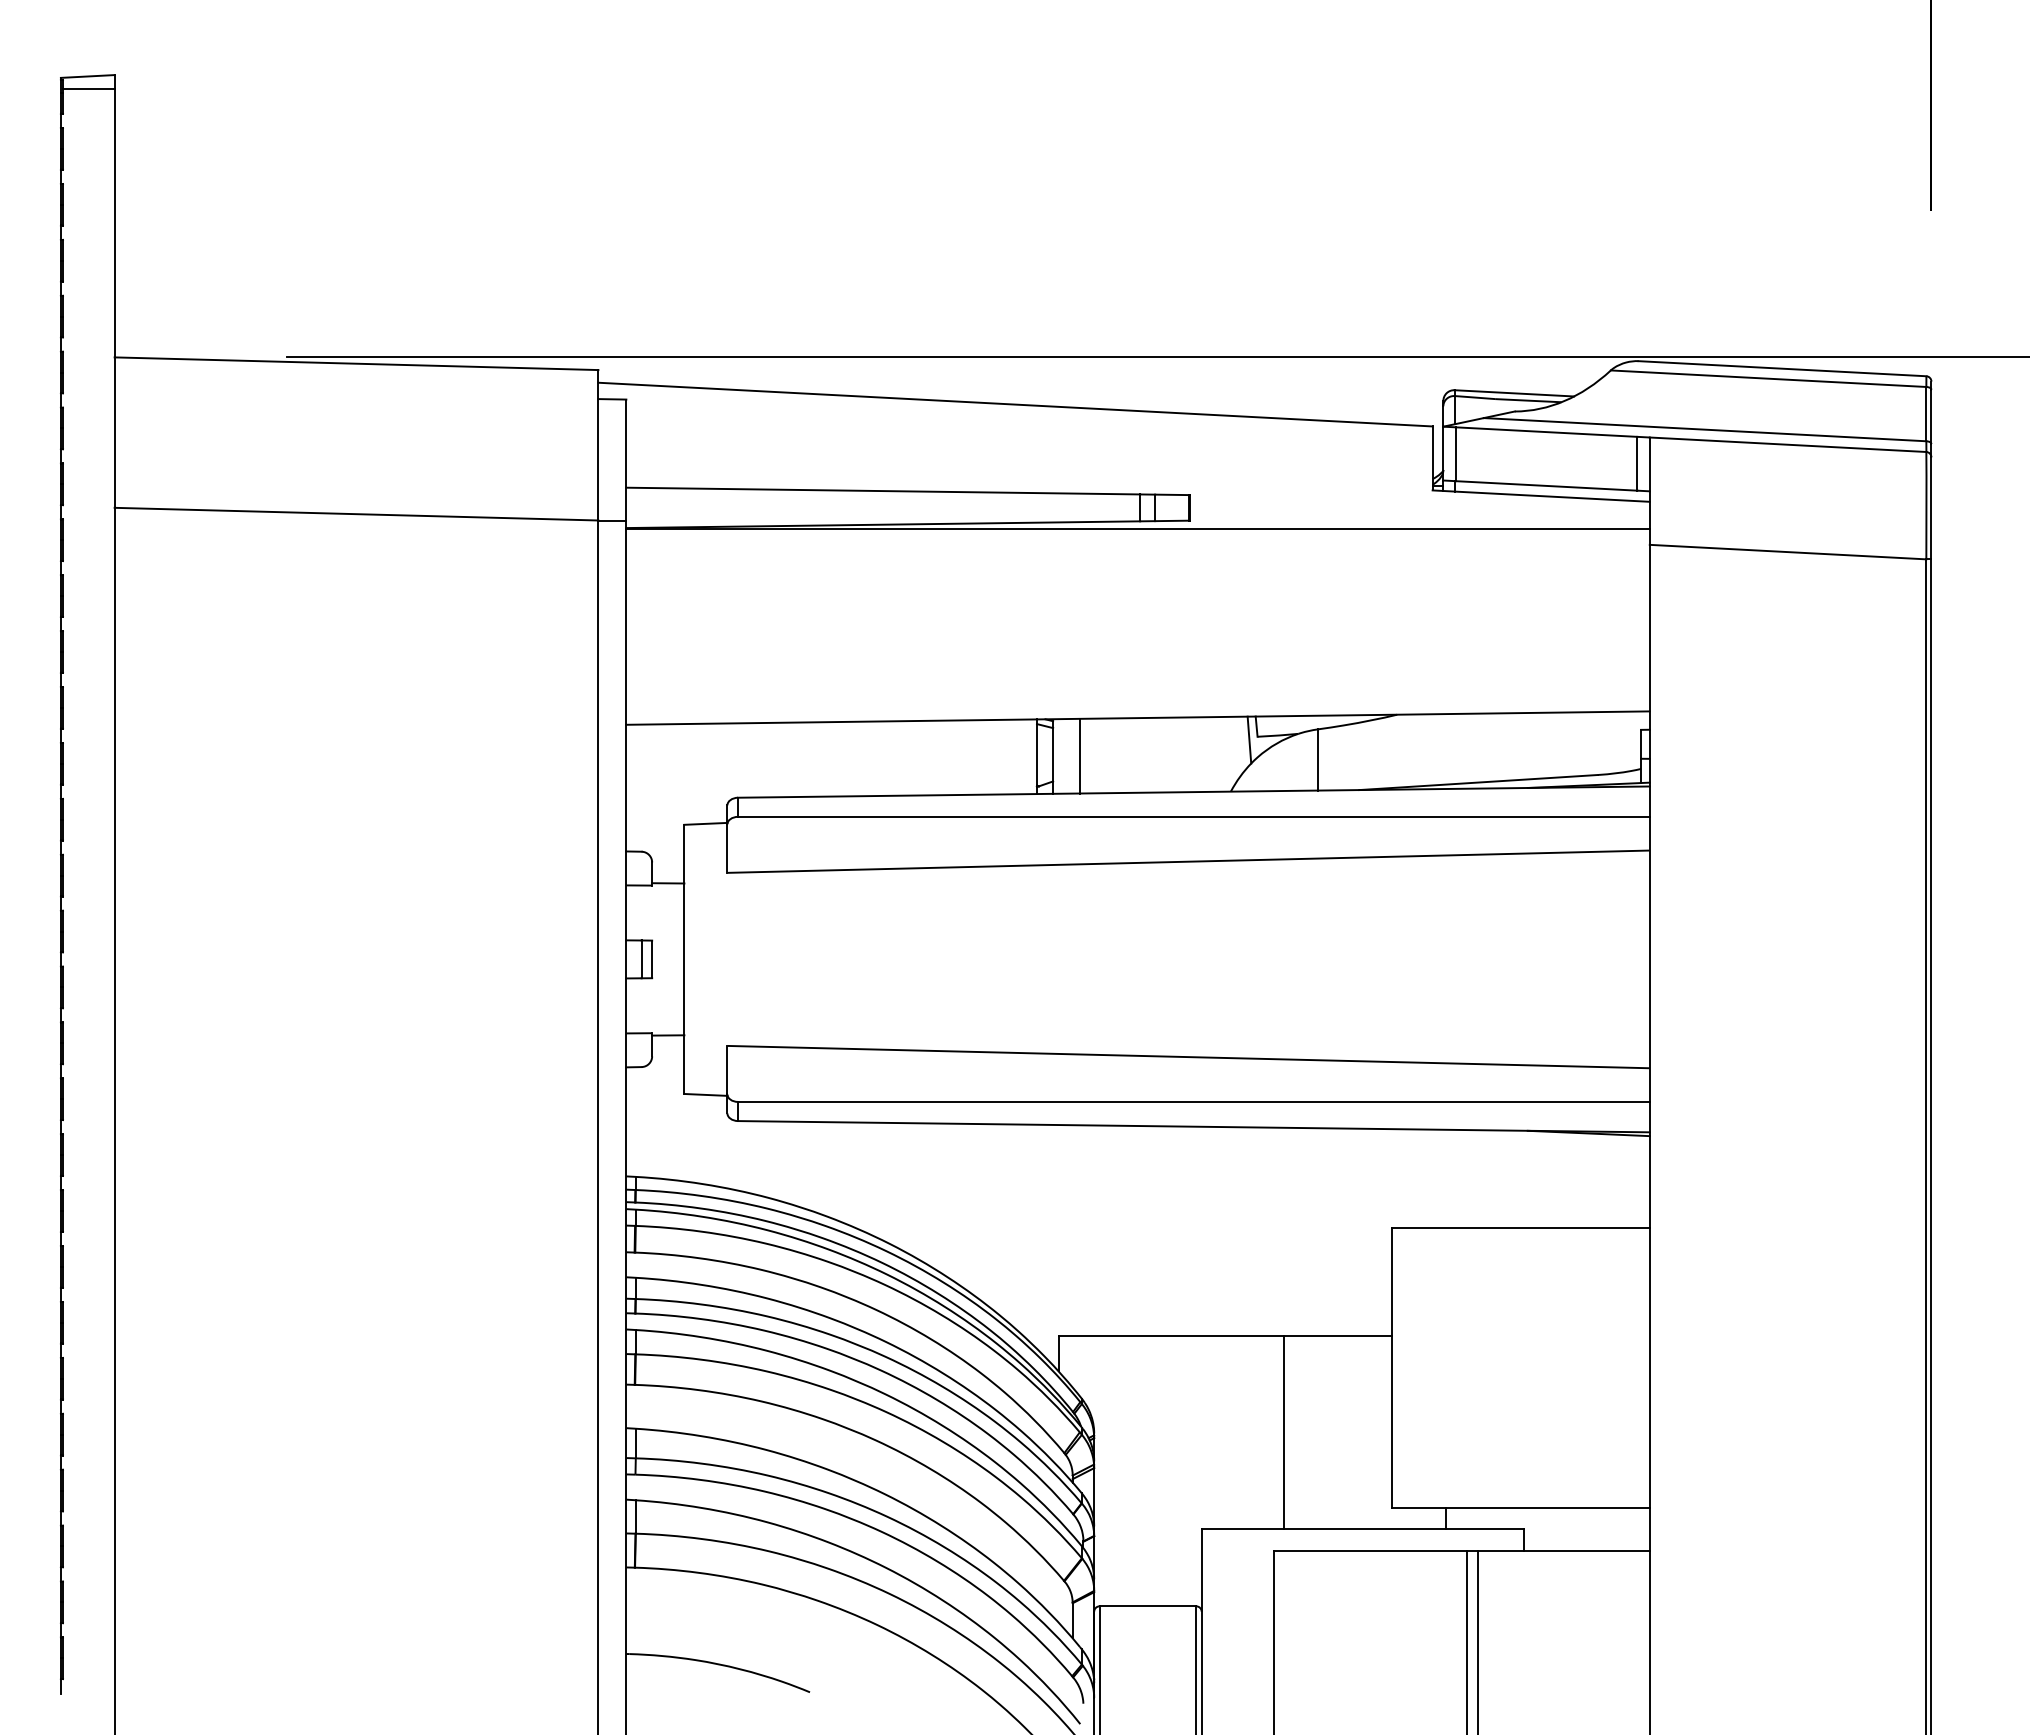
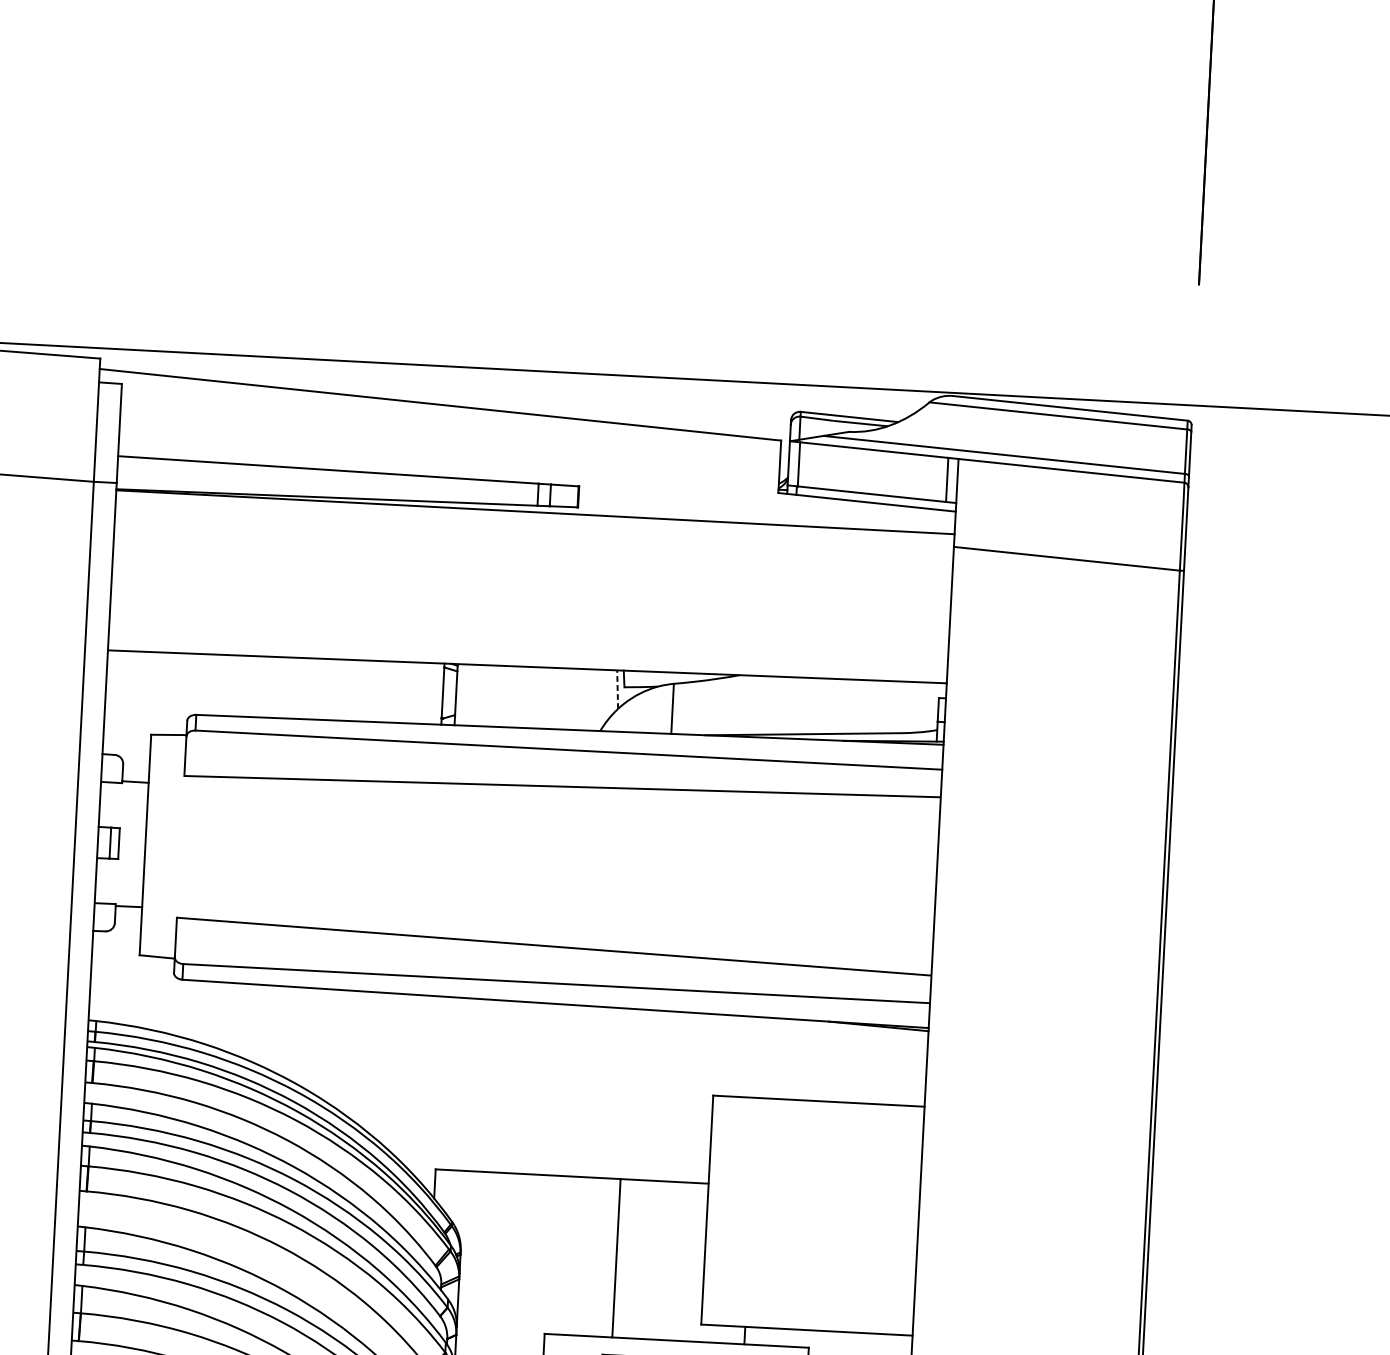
line: (1249, 739) -> (617, 689), solid -> dashed
line: (1080, 755) -> (478, 695), removed

